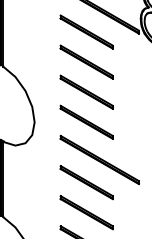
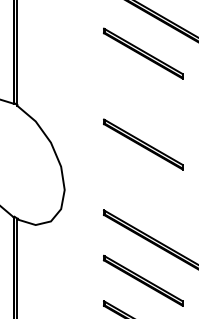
part: (86, 61) -> (143, 98), removed
part: (86, 121) -> (143, 188), removed

